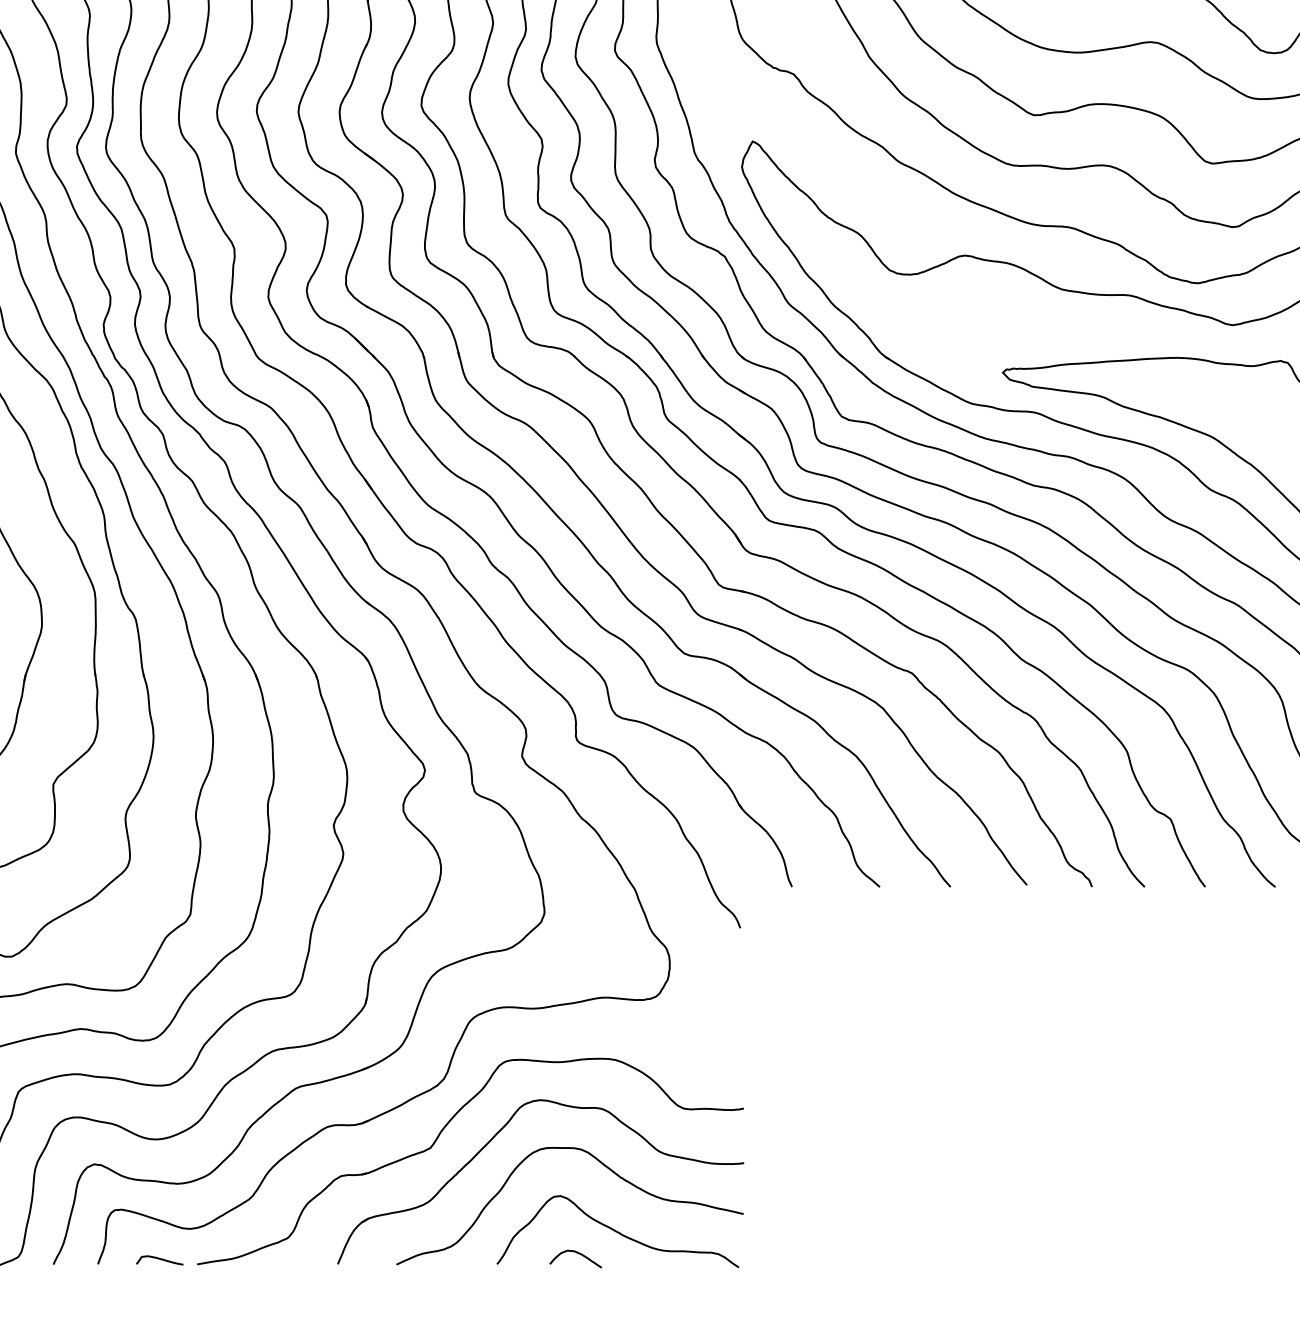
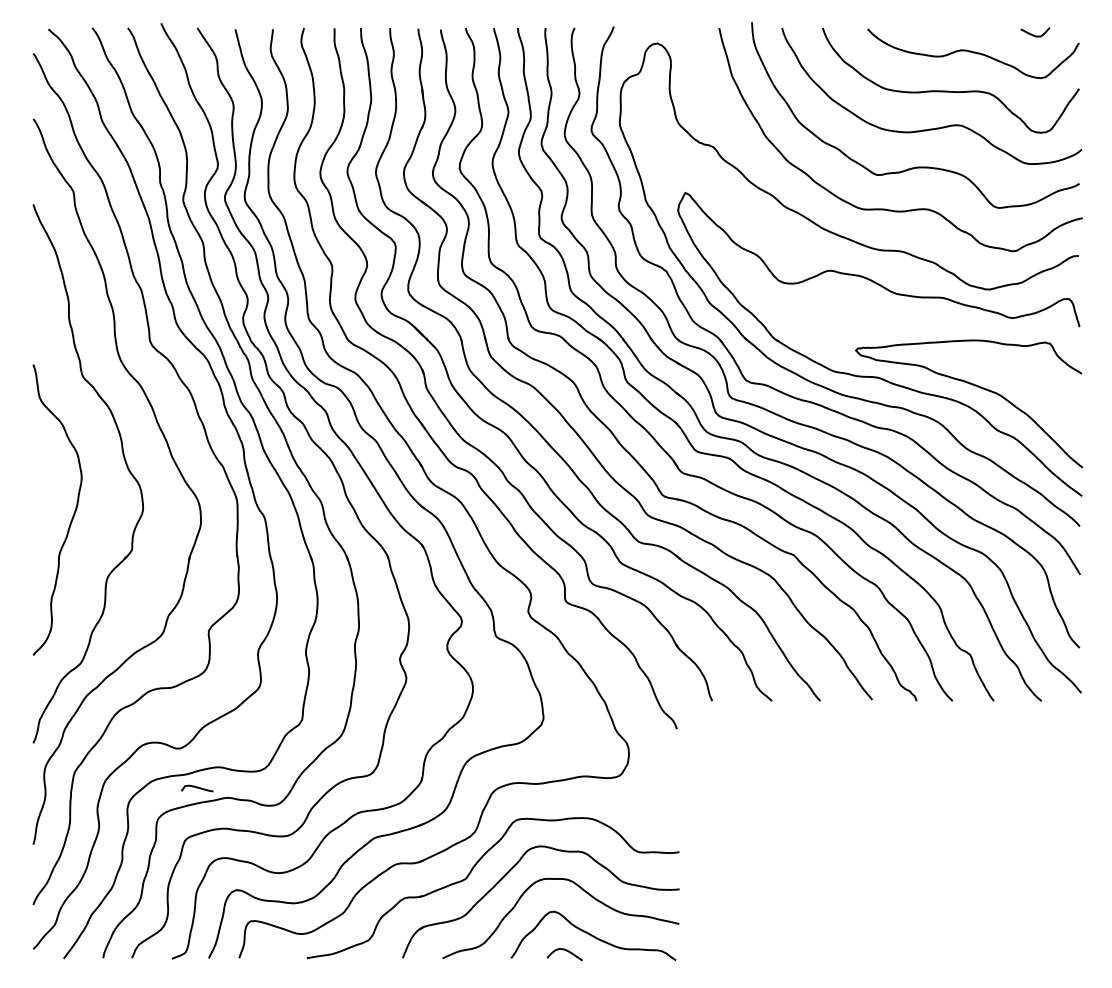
curve: (160, 1260) -> (197, 788), moved

